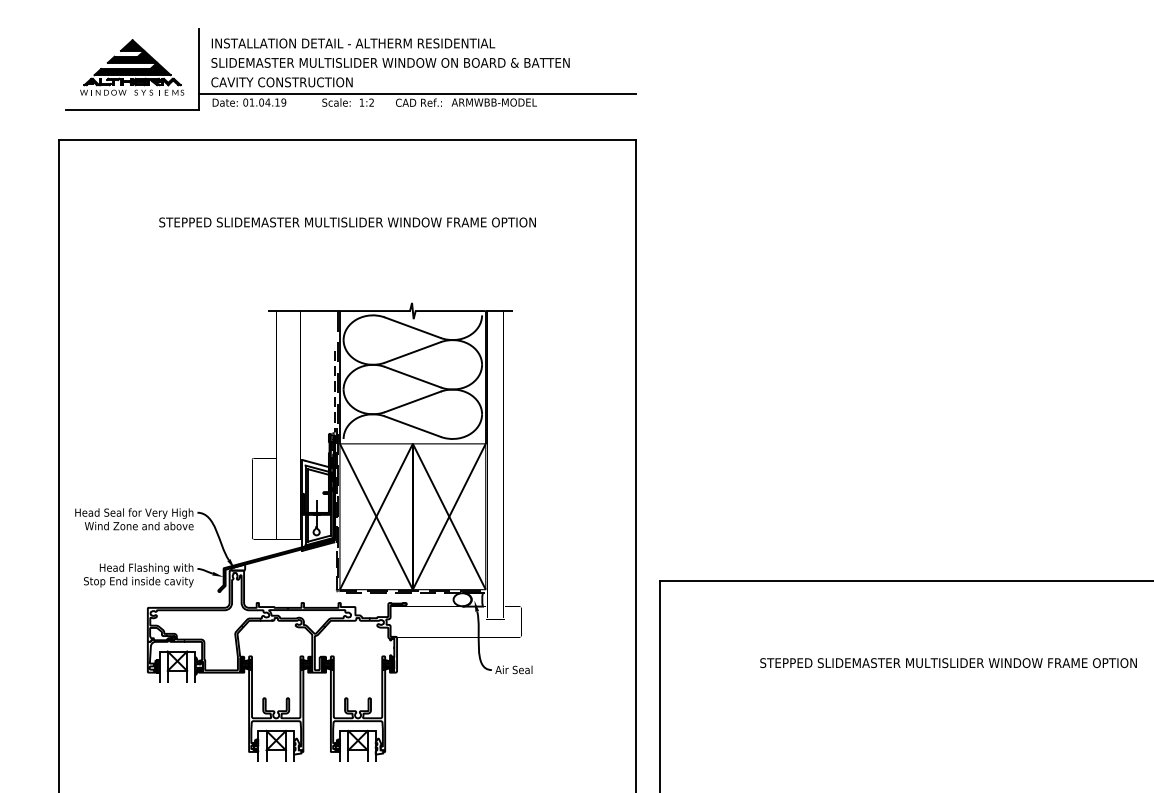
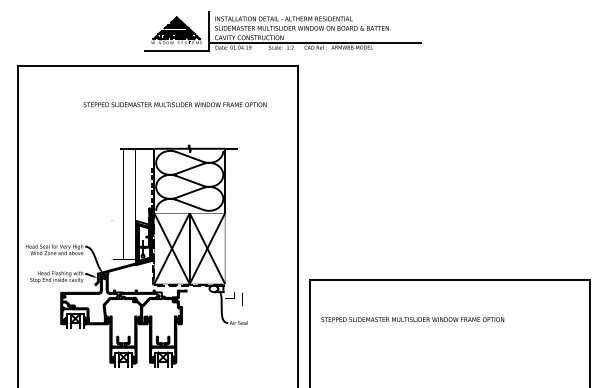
part: (350, 69) -> (282, 31), moved
text: (346, 221) -> (174, 104), moved
text: (948, 662) -> (412, 319), moved

